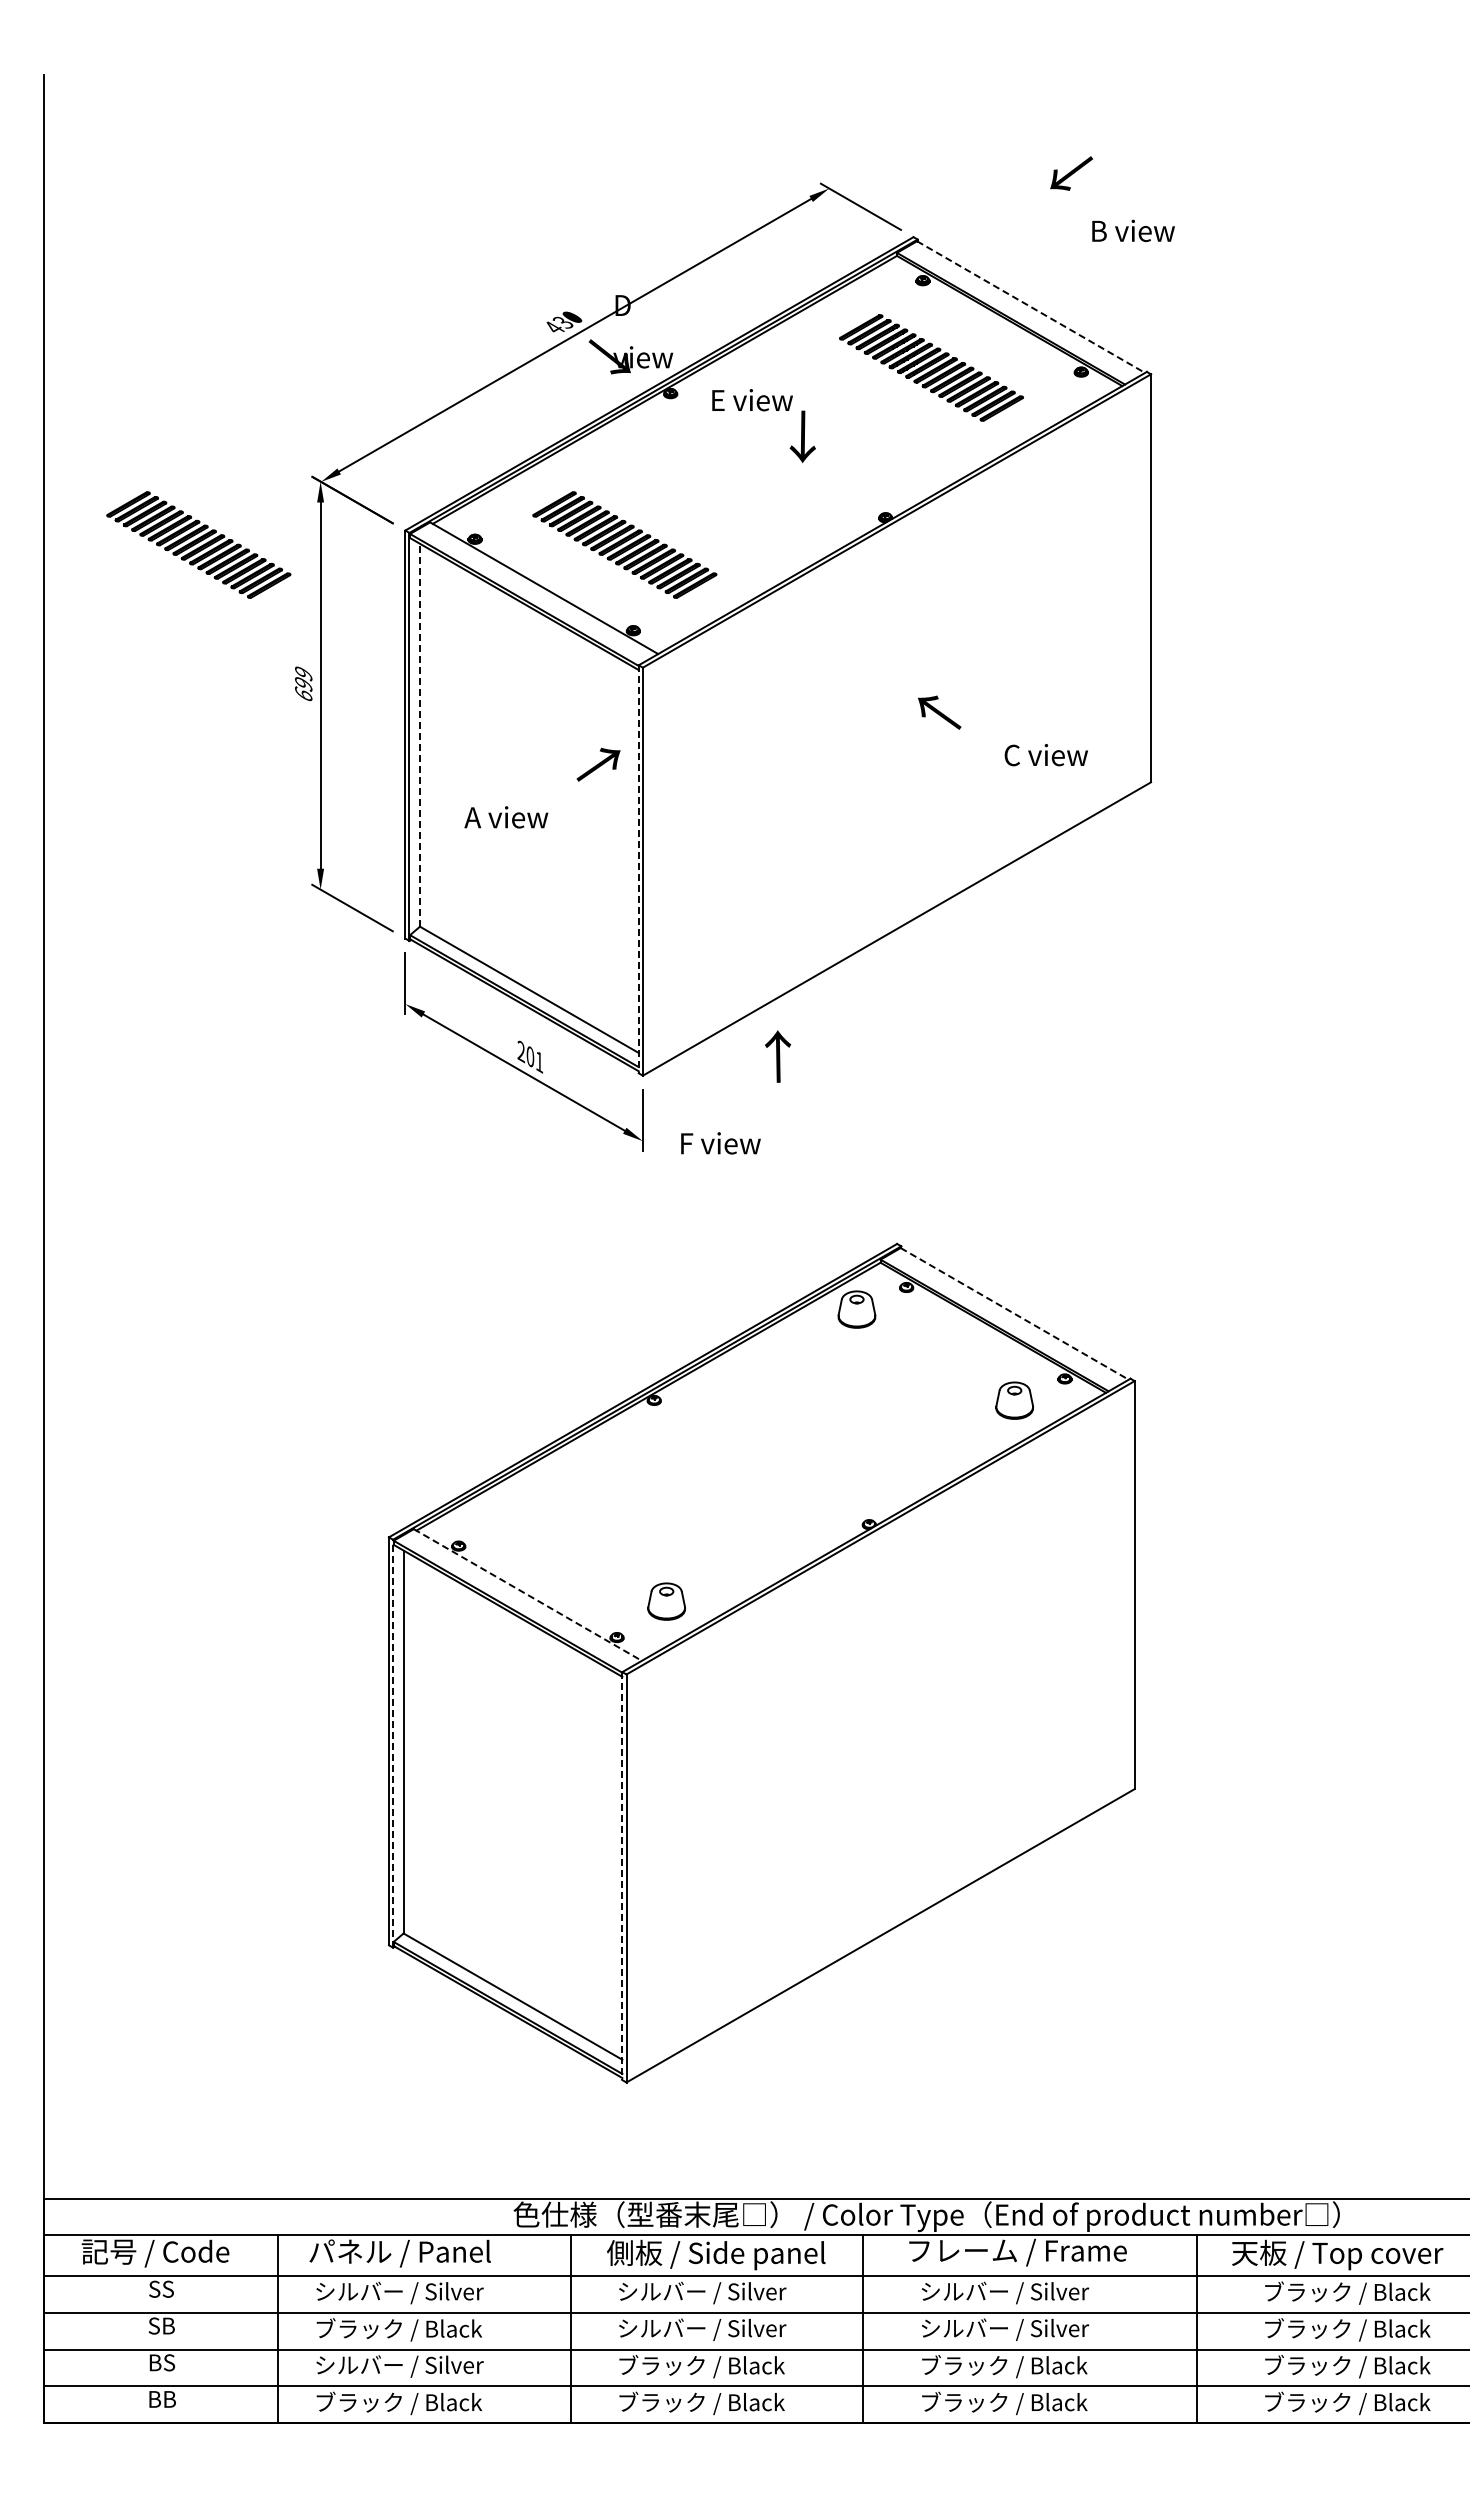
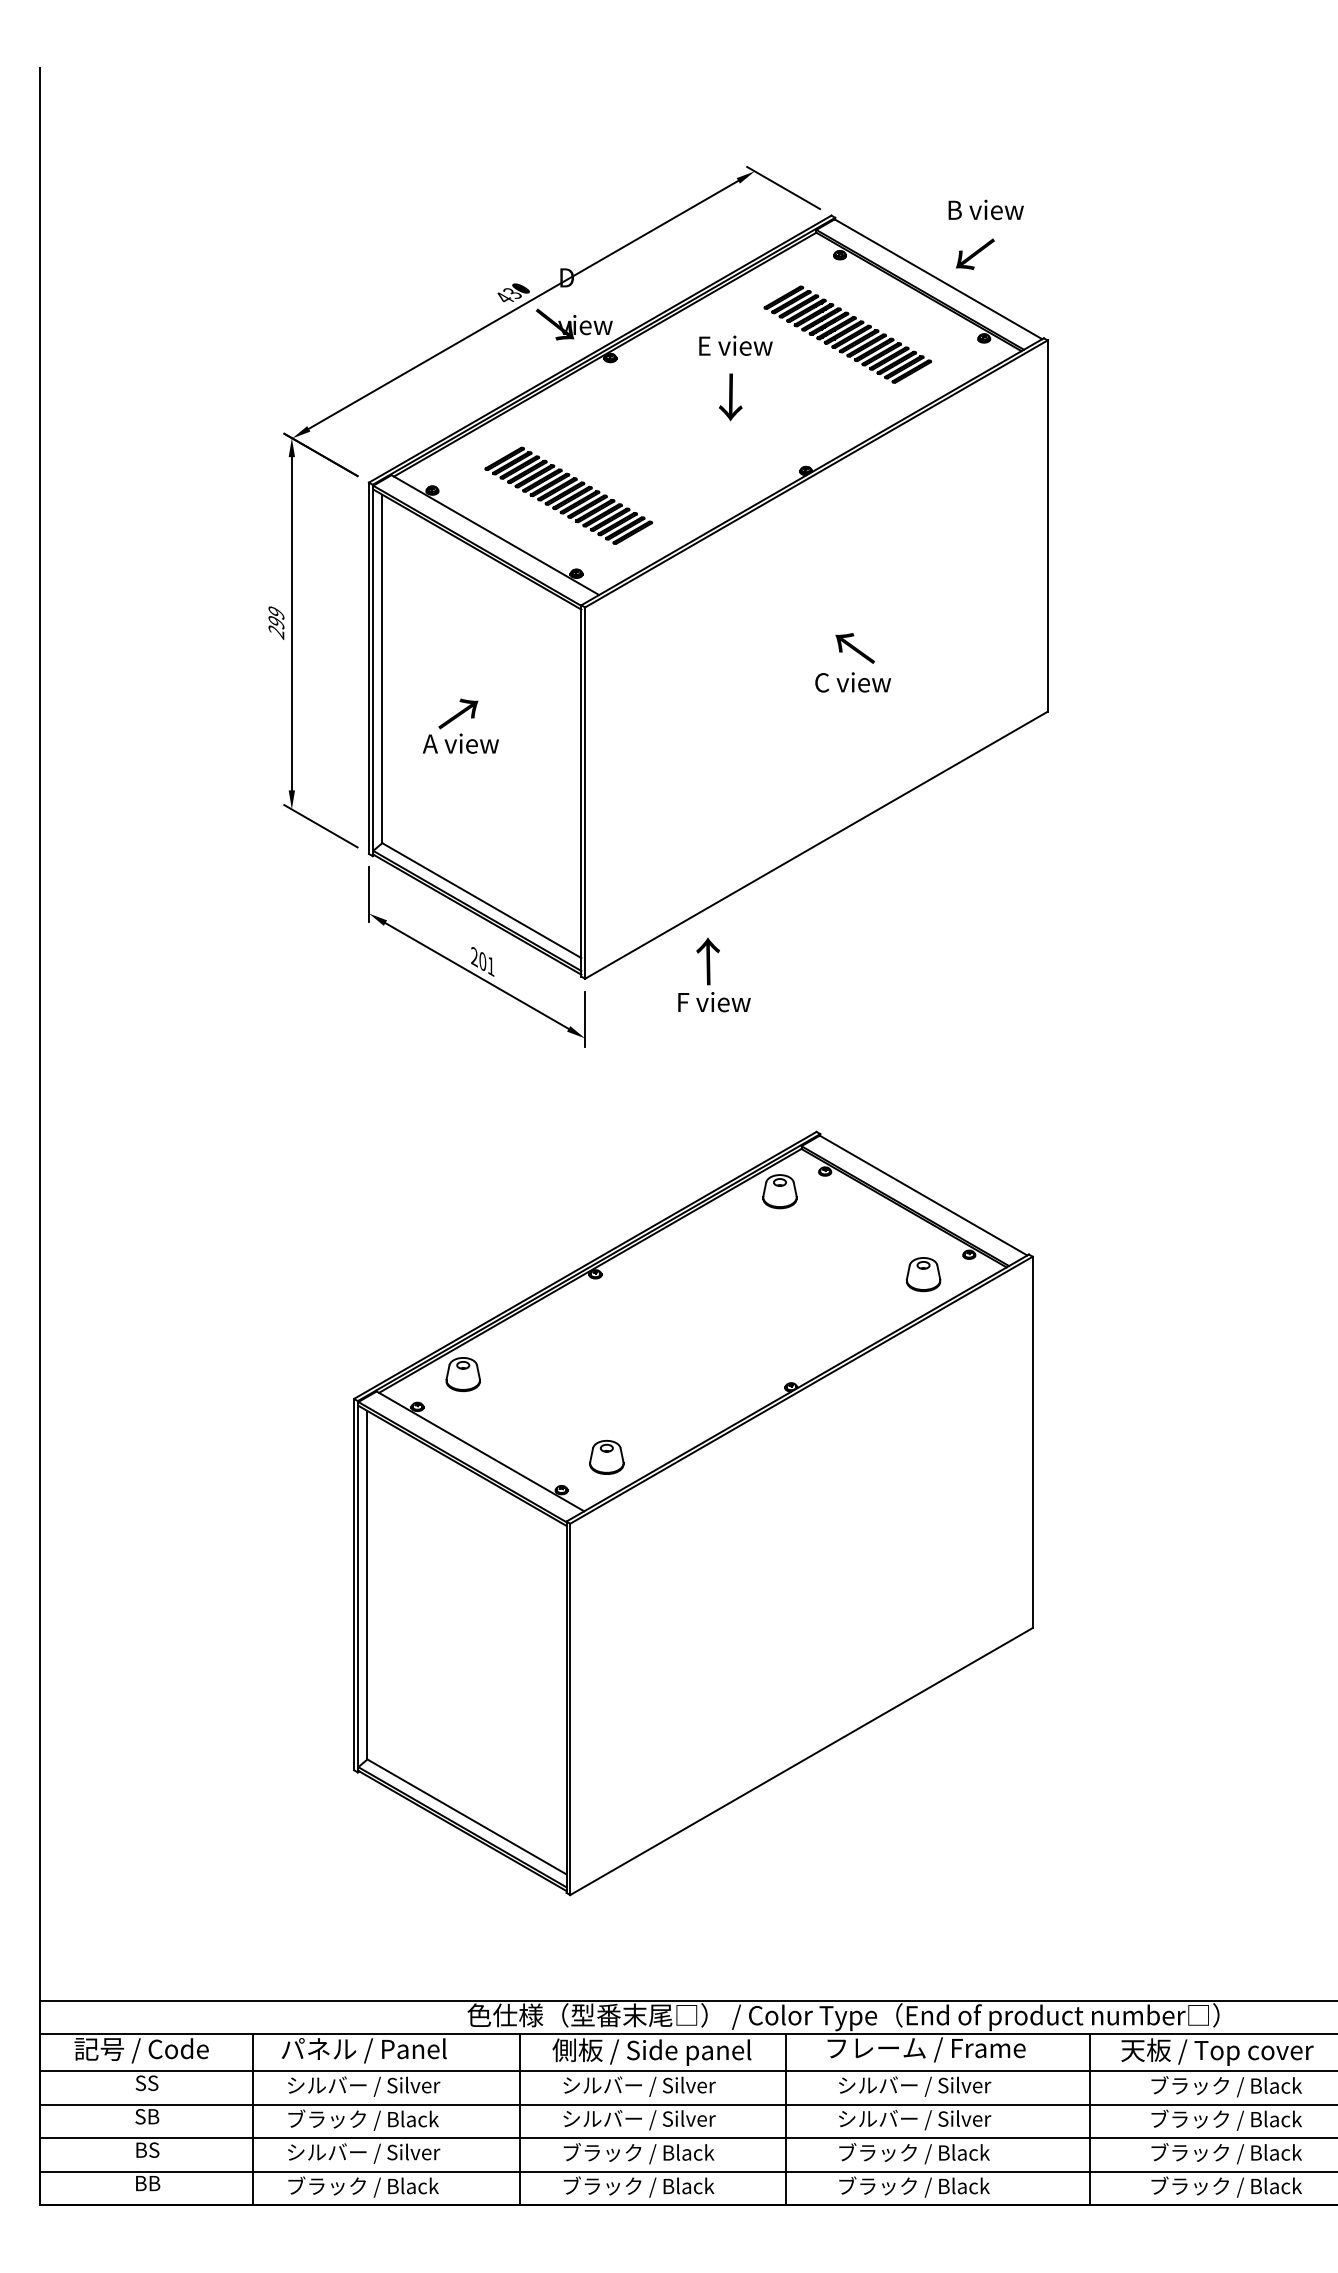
text: (1071, 173) -> (975, 254), moved
text: (1133, 230) -> (986, 209), moved
line: (1031, 307) -> (938, 279), dashed -> solid
text: (752, 400) -> (735, 346), moved
part: (198, 544) -> (180, 495), removed
text: (303, 694) -> (276, 631), 699 -> 299
line: (420, 734) -> (382, 668), dashed -> solid
text: (1045, 755) -> (852, 682), moved
text: (598, 764) -> (458, 713), moved
line: (638, 869) -> (581, 791), dashed -> solid
text: (720, 1143) -> (714, 1002), moved
line: (1014, 1313) -> (923, 1195), dashed -> solid
part: (508, 1510) -> (462, 1374), added
line: (527, 1595) -> (480, 1451), dashed -> solid
line: (393, 1743) -> (358, 1586), dashed -> solid
line: (622, 1876) -> (566, 1707), dashed -> solid

